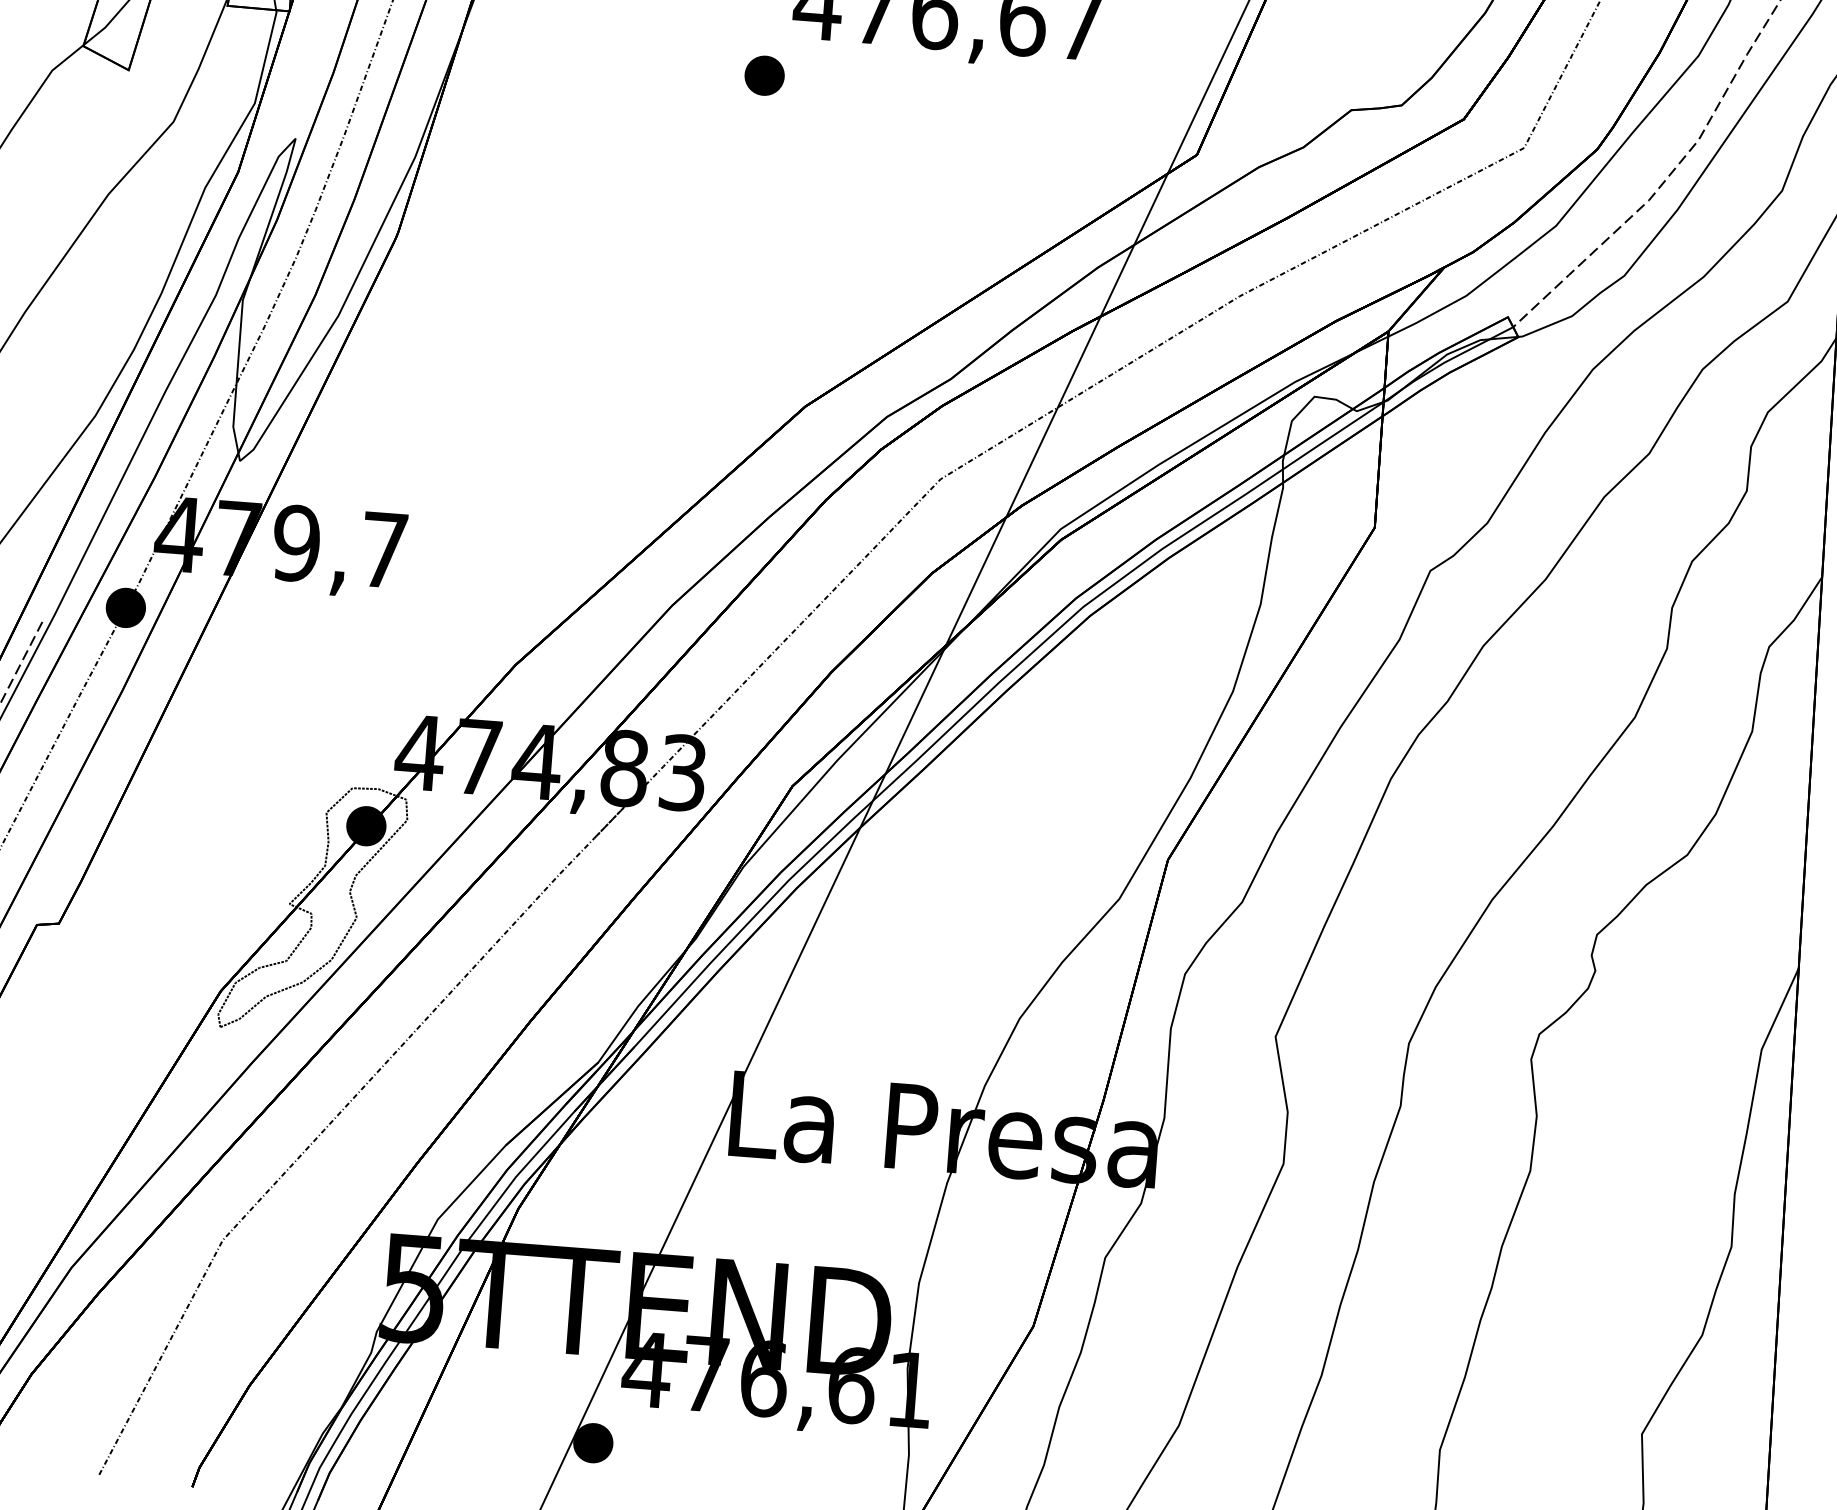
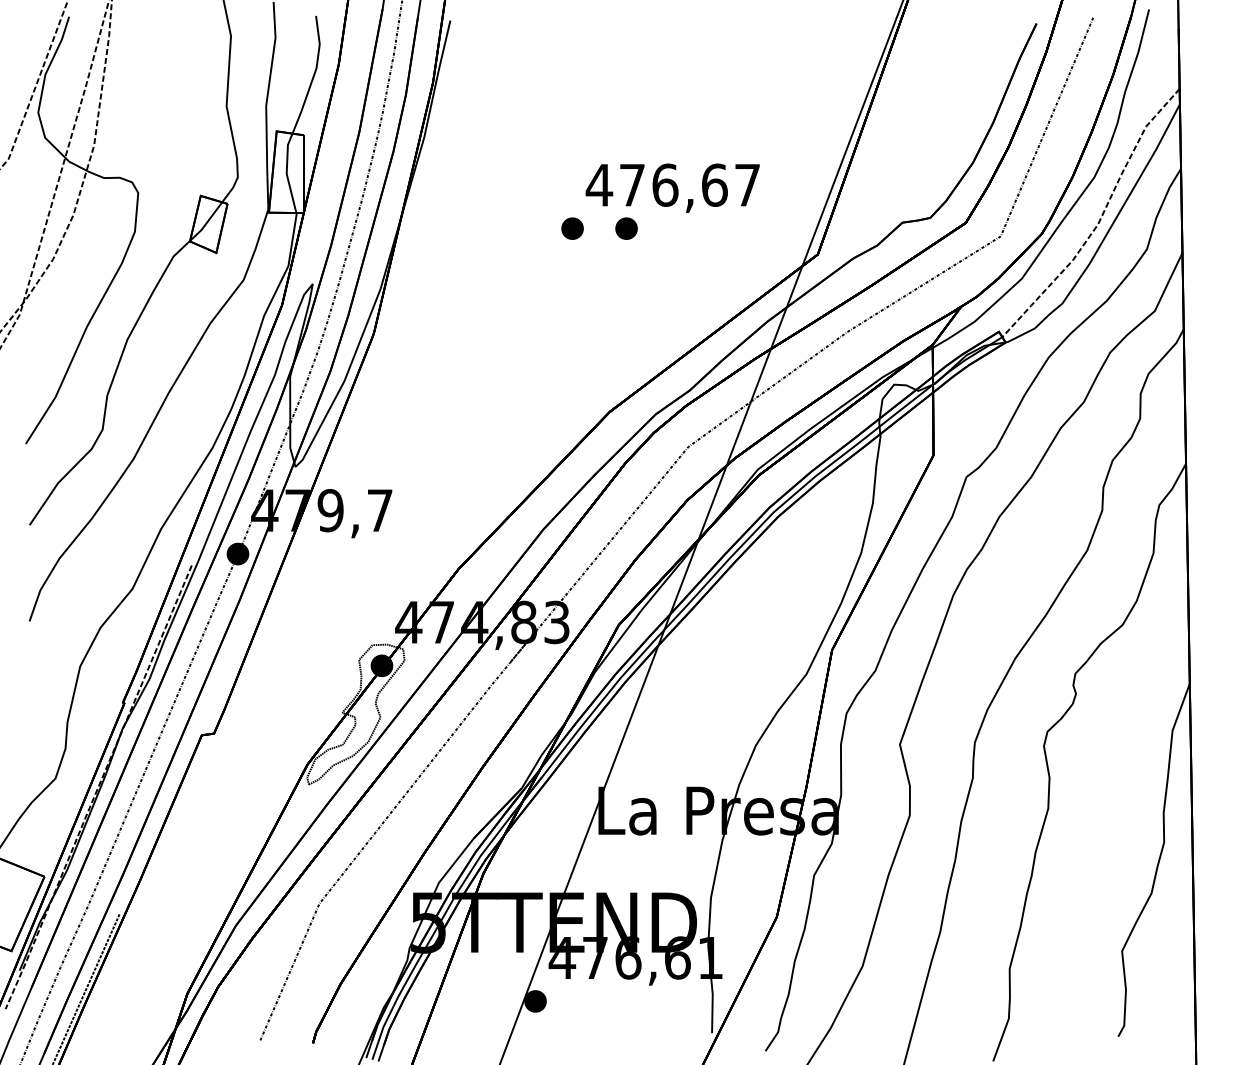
part: (860, 82) -> (626, 228), added

